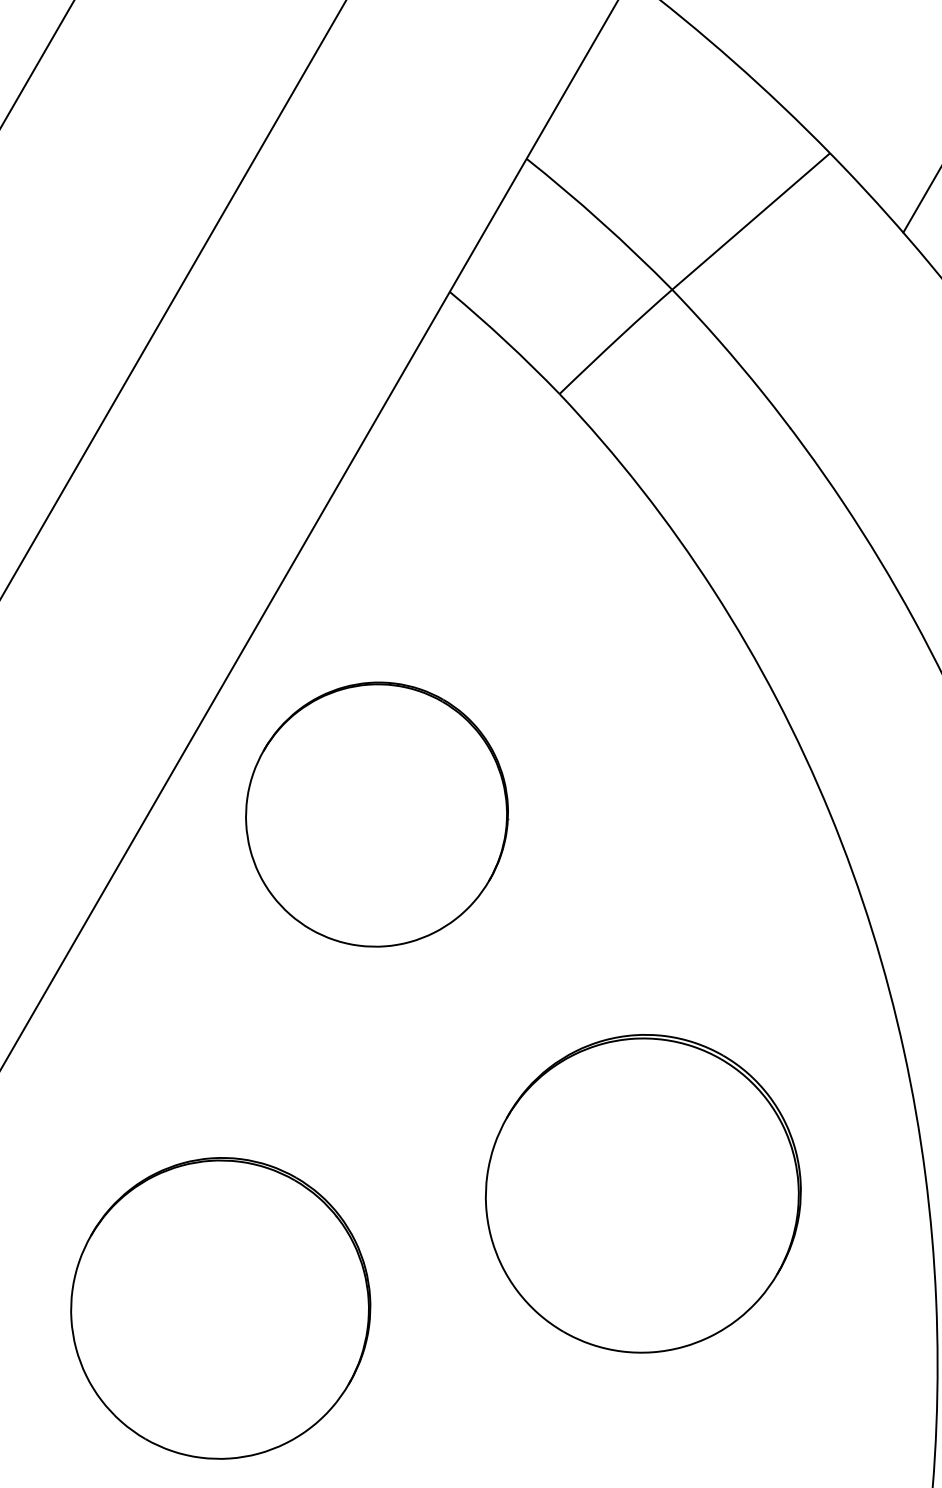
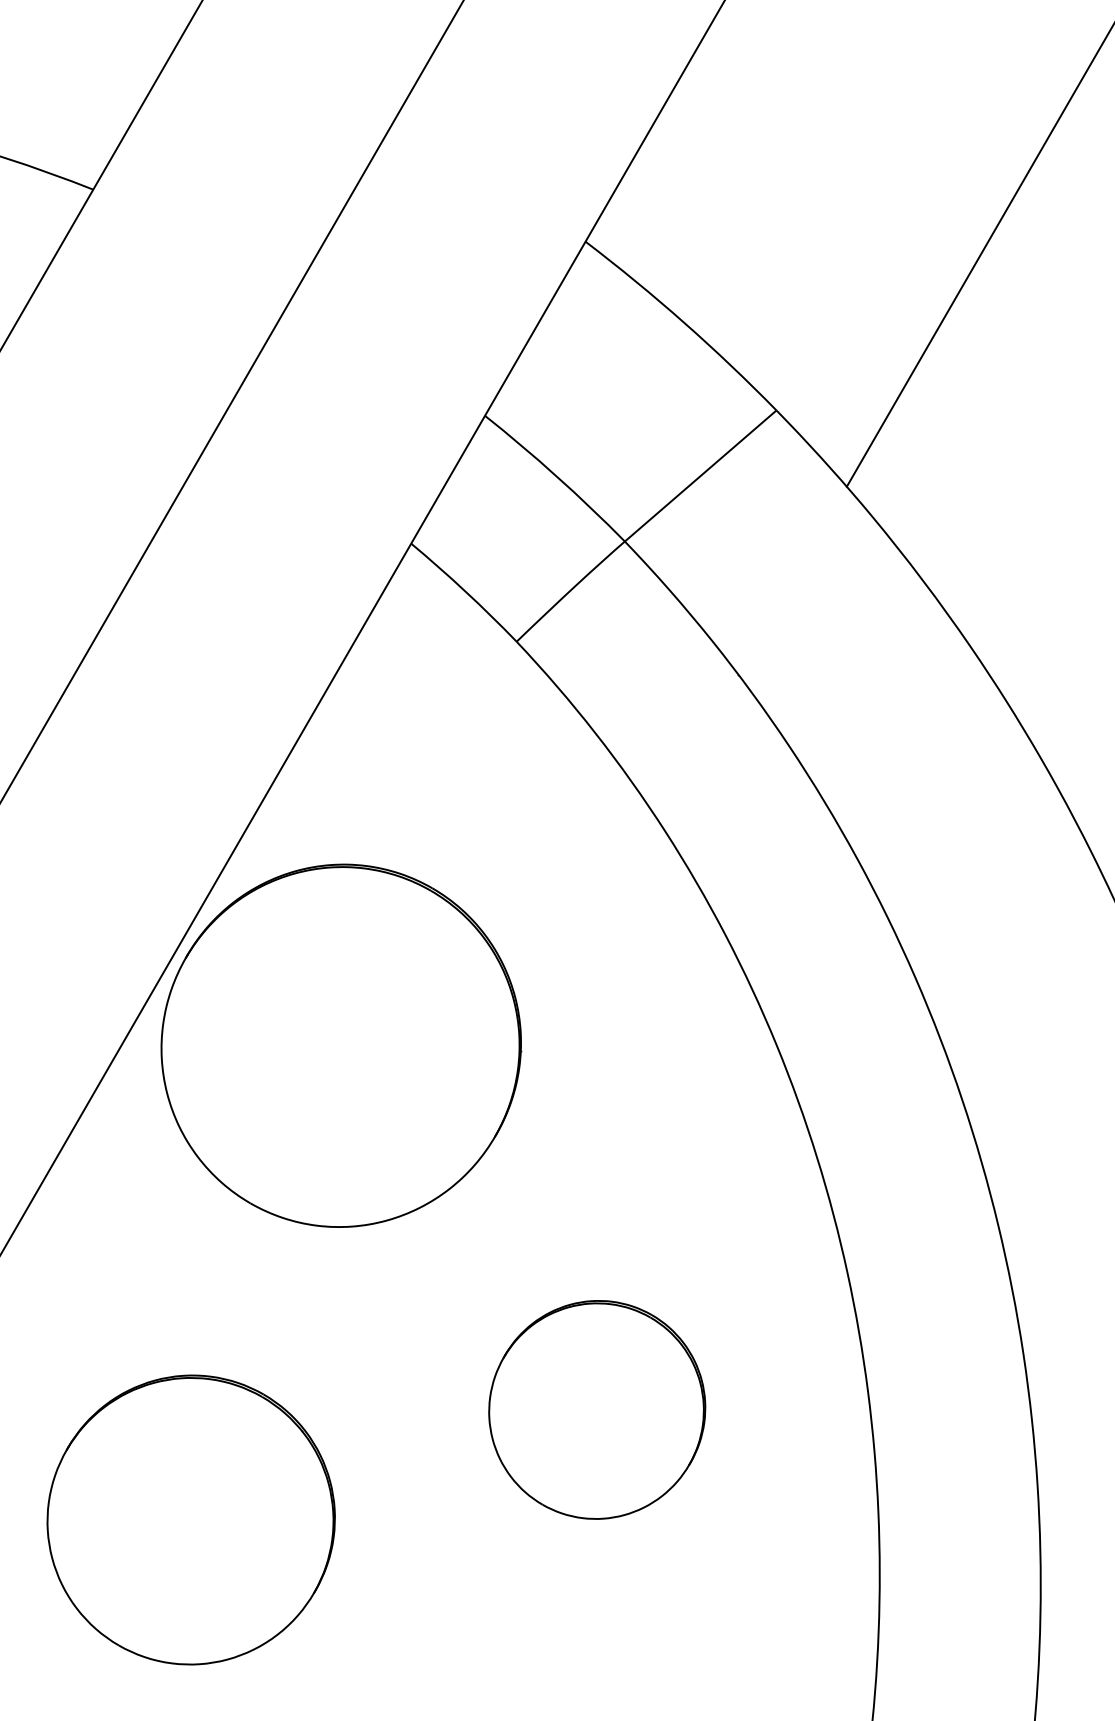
part: (377, 814) -> (341, 1045), size x1.43
part: (643, 1193) -> (597, 1409), size x0.71

